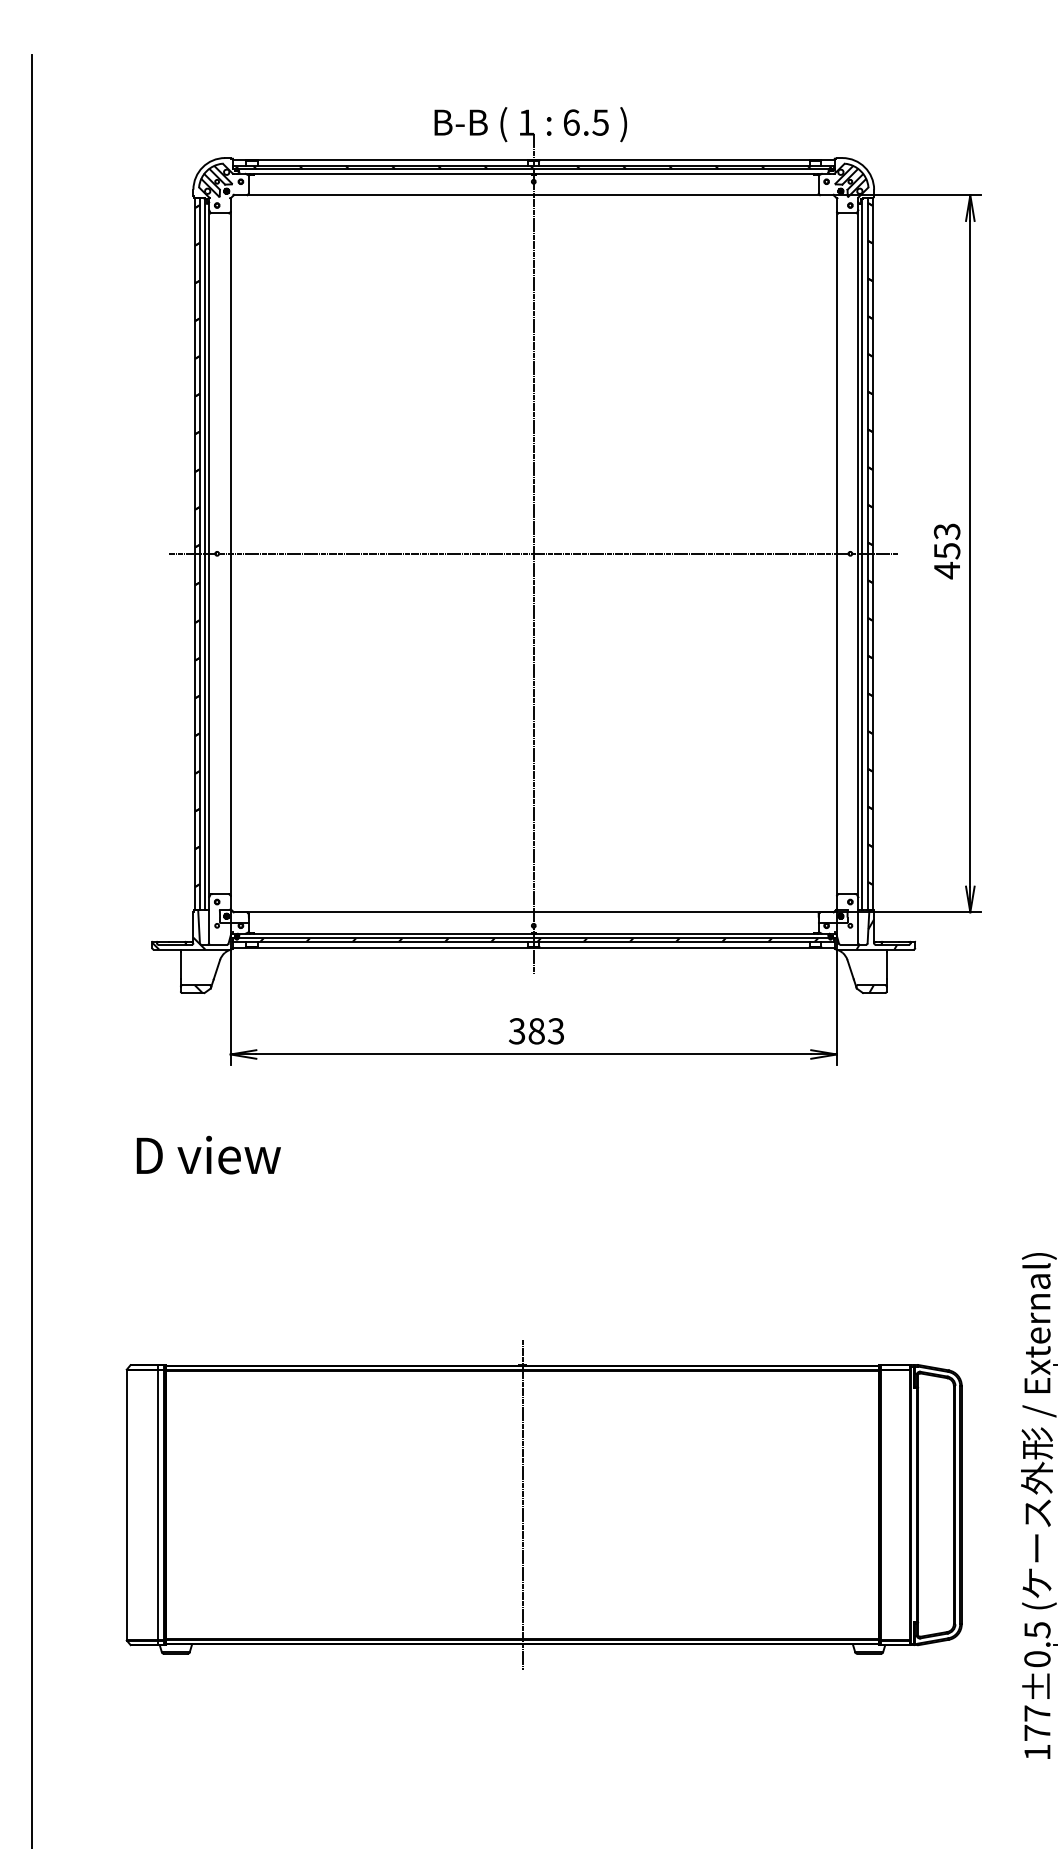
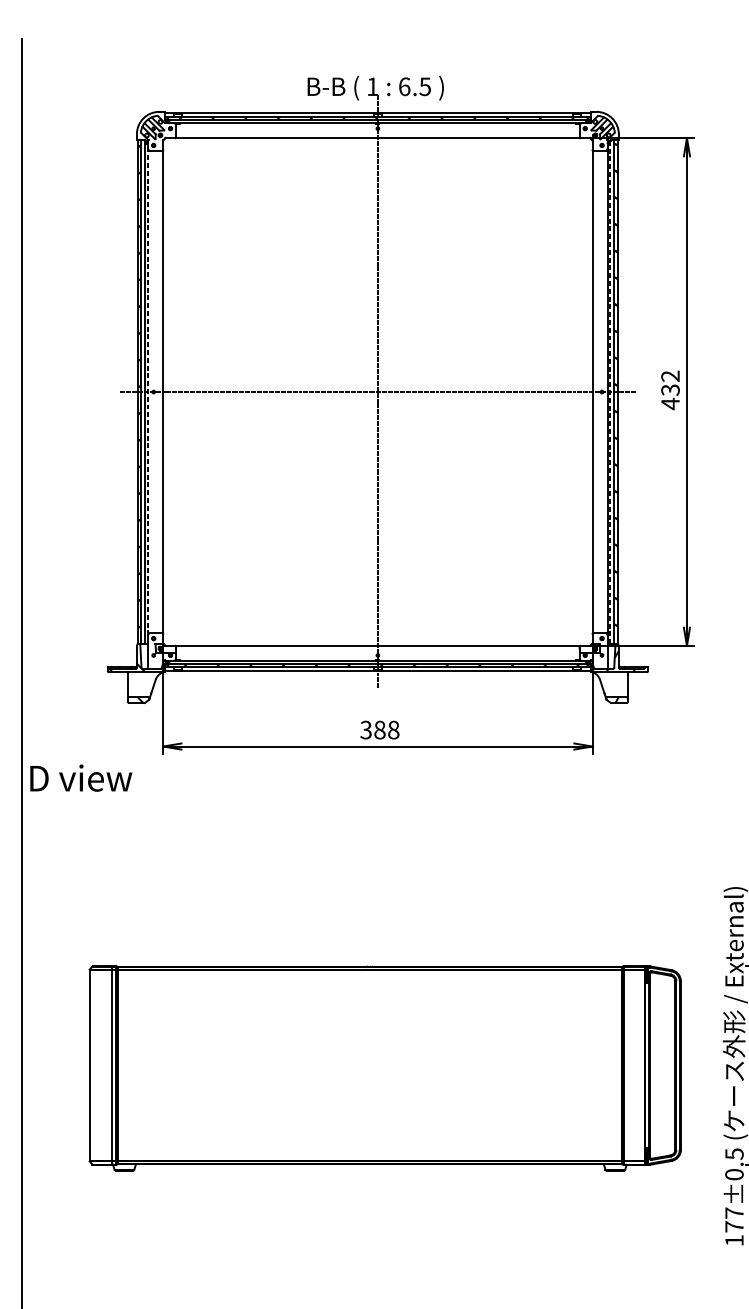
text: (946, 541) -> (670, 383), 453 -> 432
line: (209, 553) -> (148, 391), solid -> dashed
line: (862, 554) -> (610, 392), solid -> dashed
text: (555, 1031) -> (393, 730), 383 -> 388
text: (208, 1154) -> (81, 777), moved
line: (522, 1504) -> (369, 1065), removed

